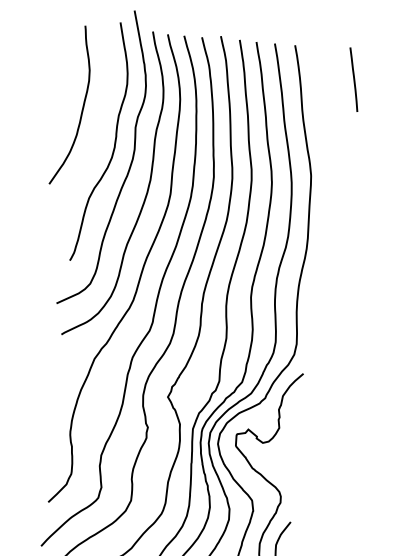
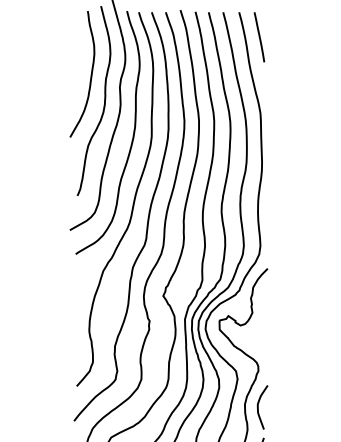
line: (353, 79) -> (259, 37), moved
curve: (81, 106) -> (90, 74), moved

